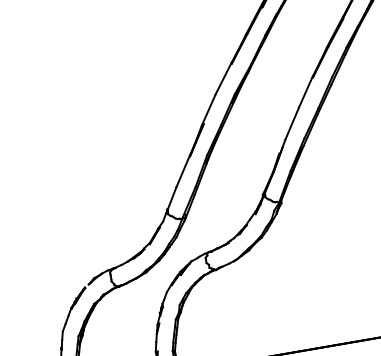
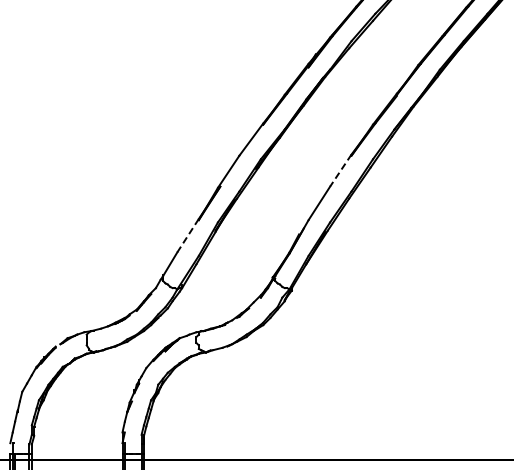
line: (305, 92) -> (340, 171), solid -> dashed
line: (183, 171) -> (188, 235), solid -> dashed

